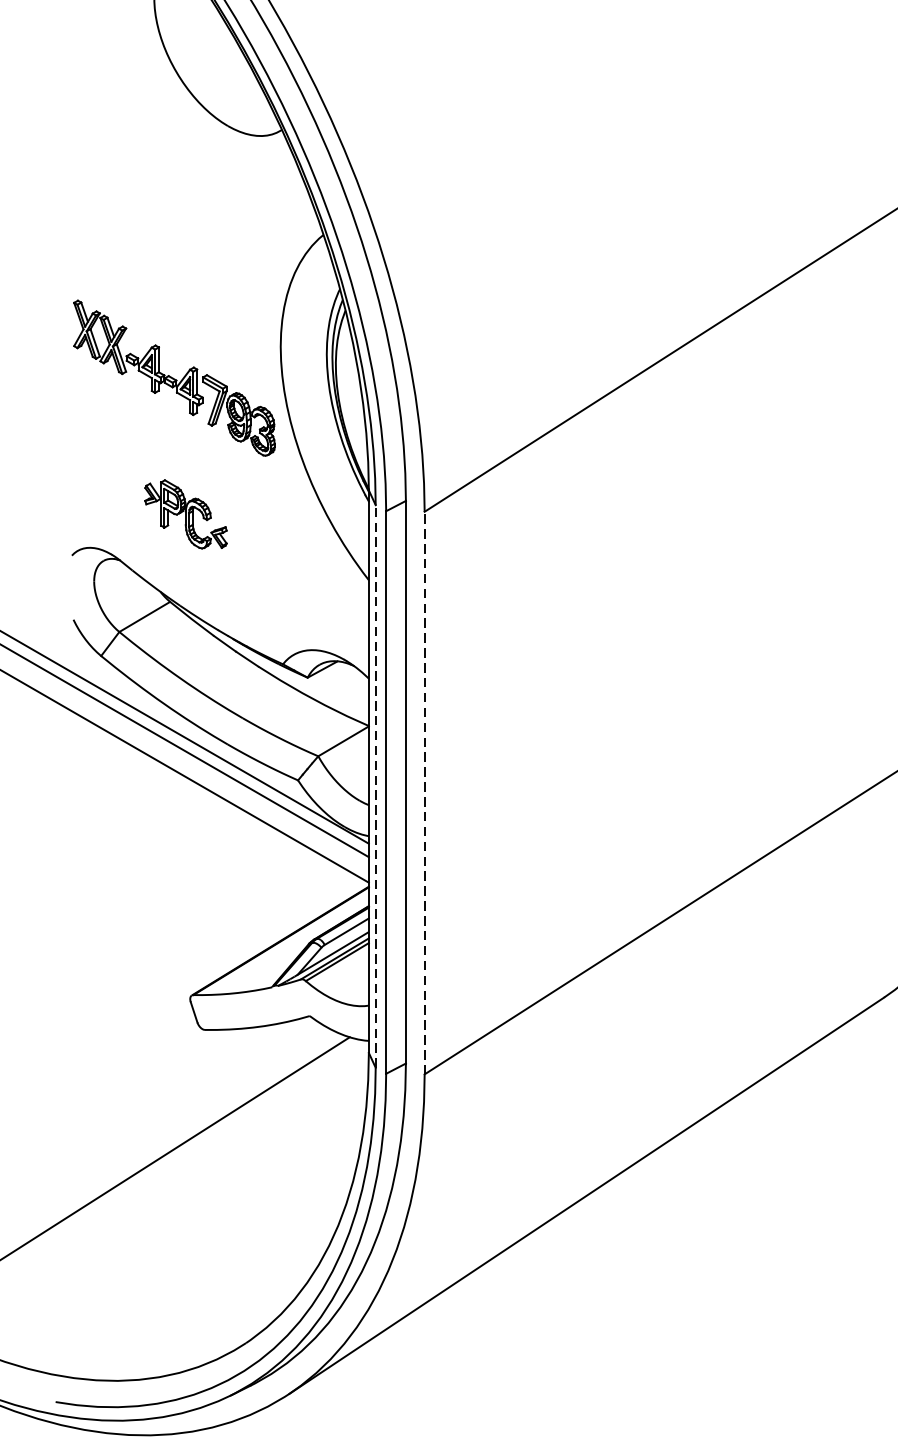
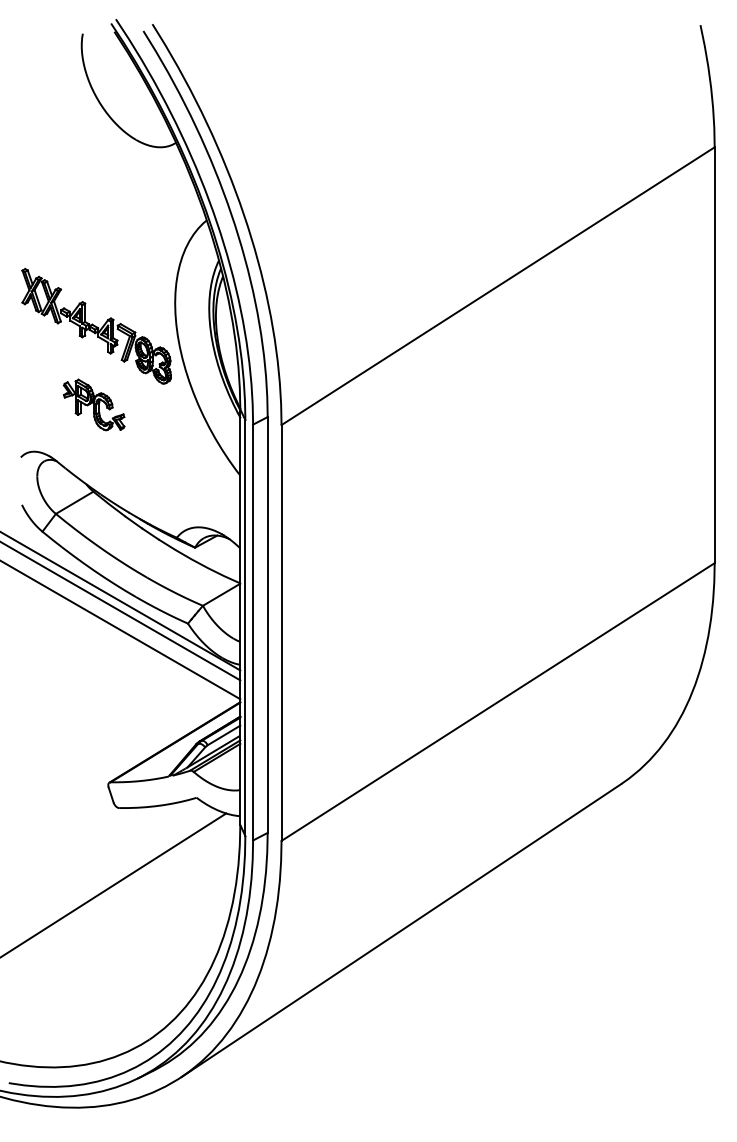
part: (185, 513) -> (93, 404), moved
line: (375, 787) -> (245, 628), dashed -> solid
line: (424, 792) -> (281, 632), dashed -> solid

